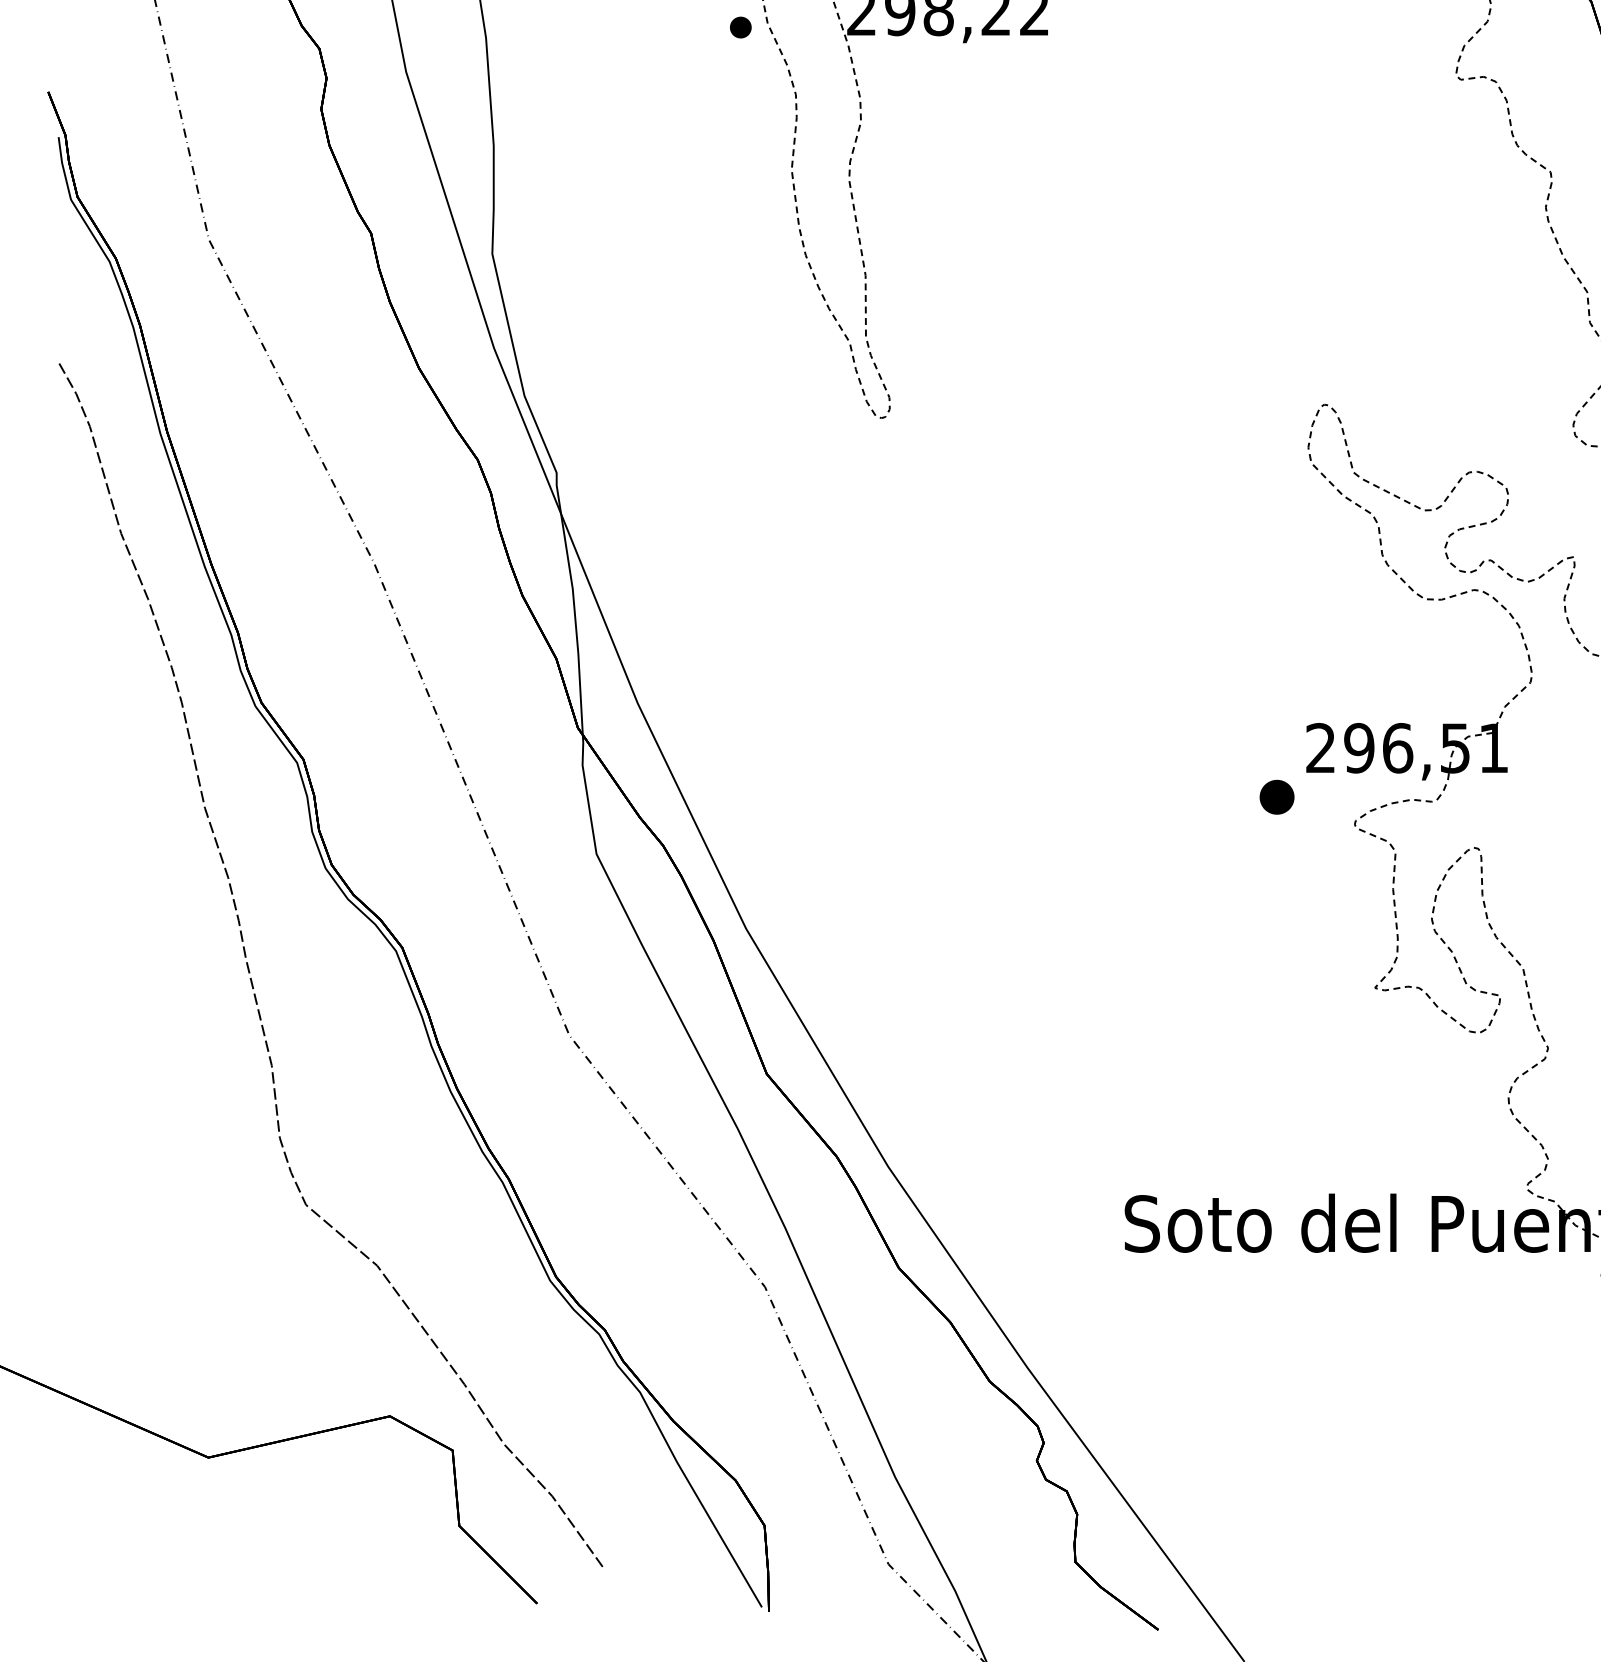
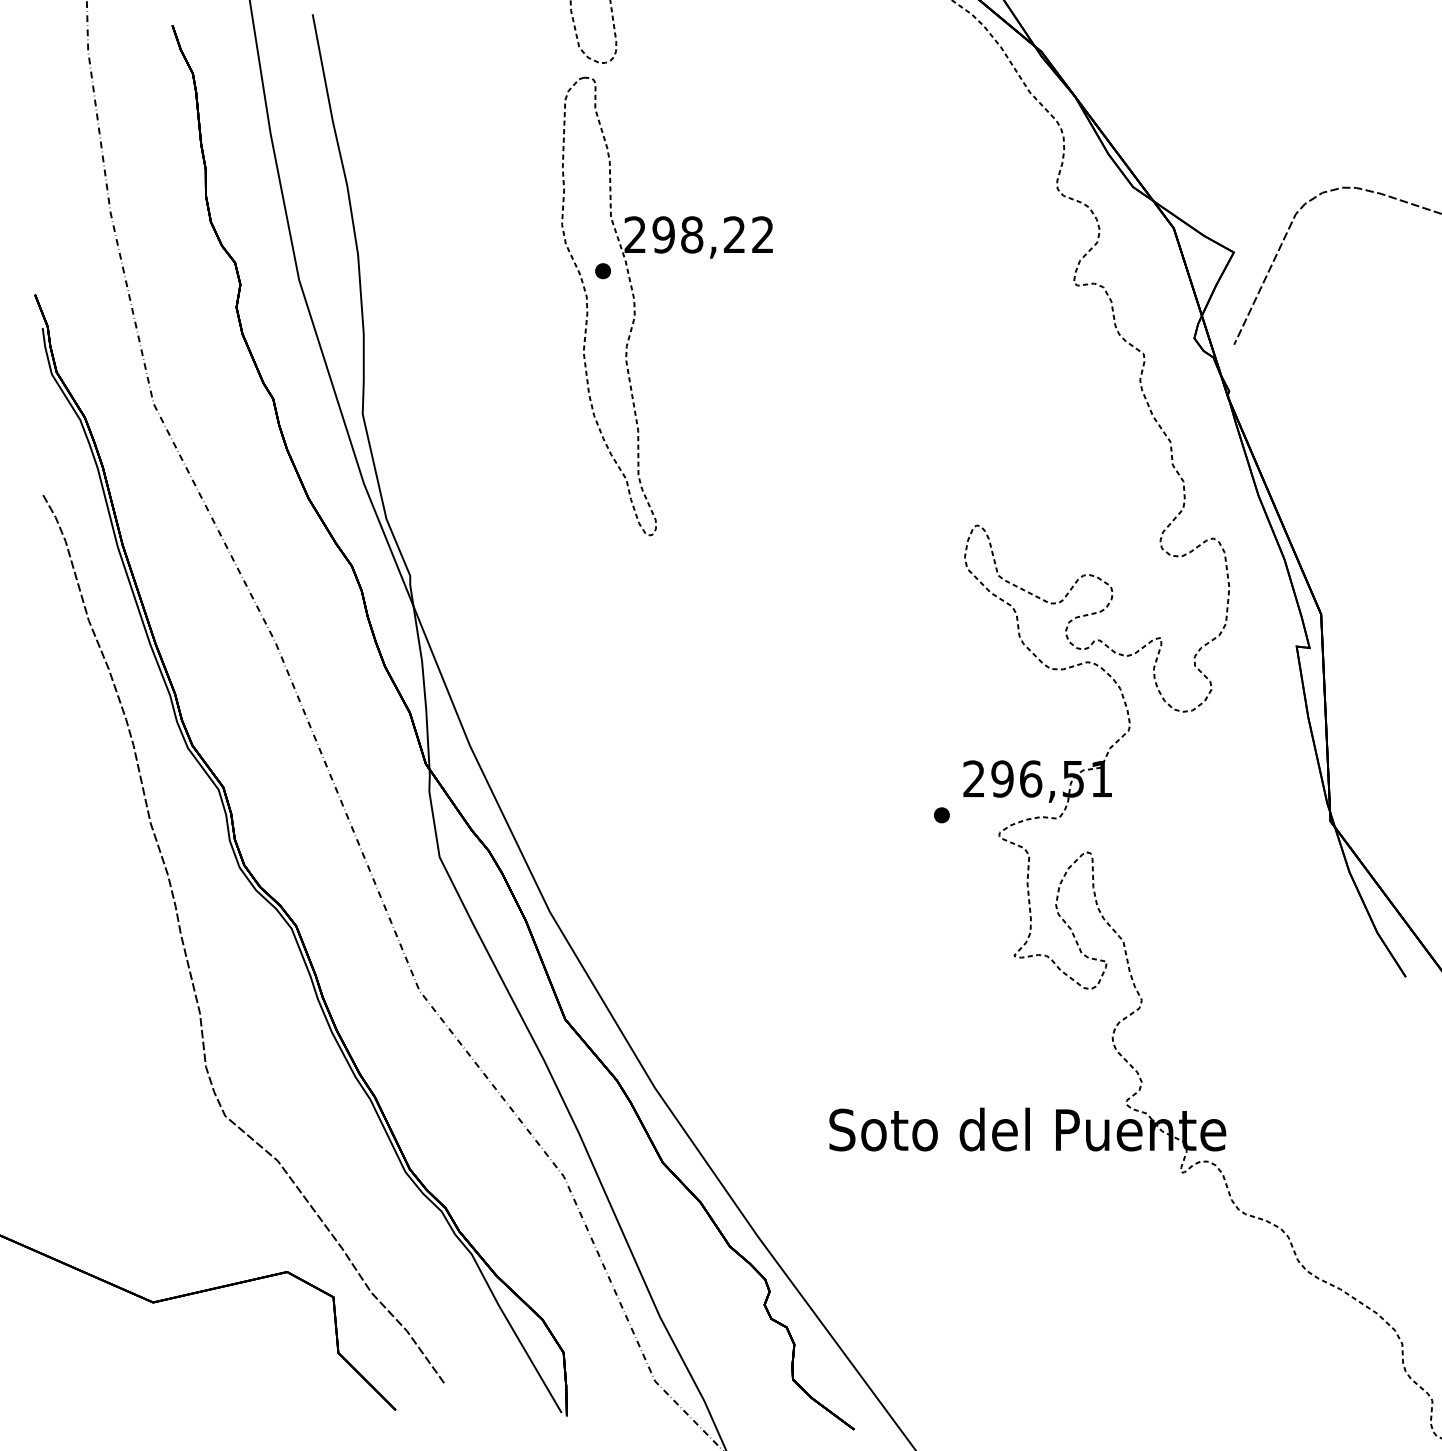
part: (739, 27) -> (602, 271), moved
part: (1276, 797) -> (941, 815), size x0.62

